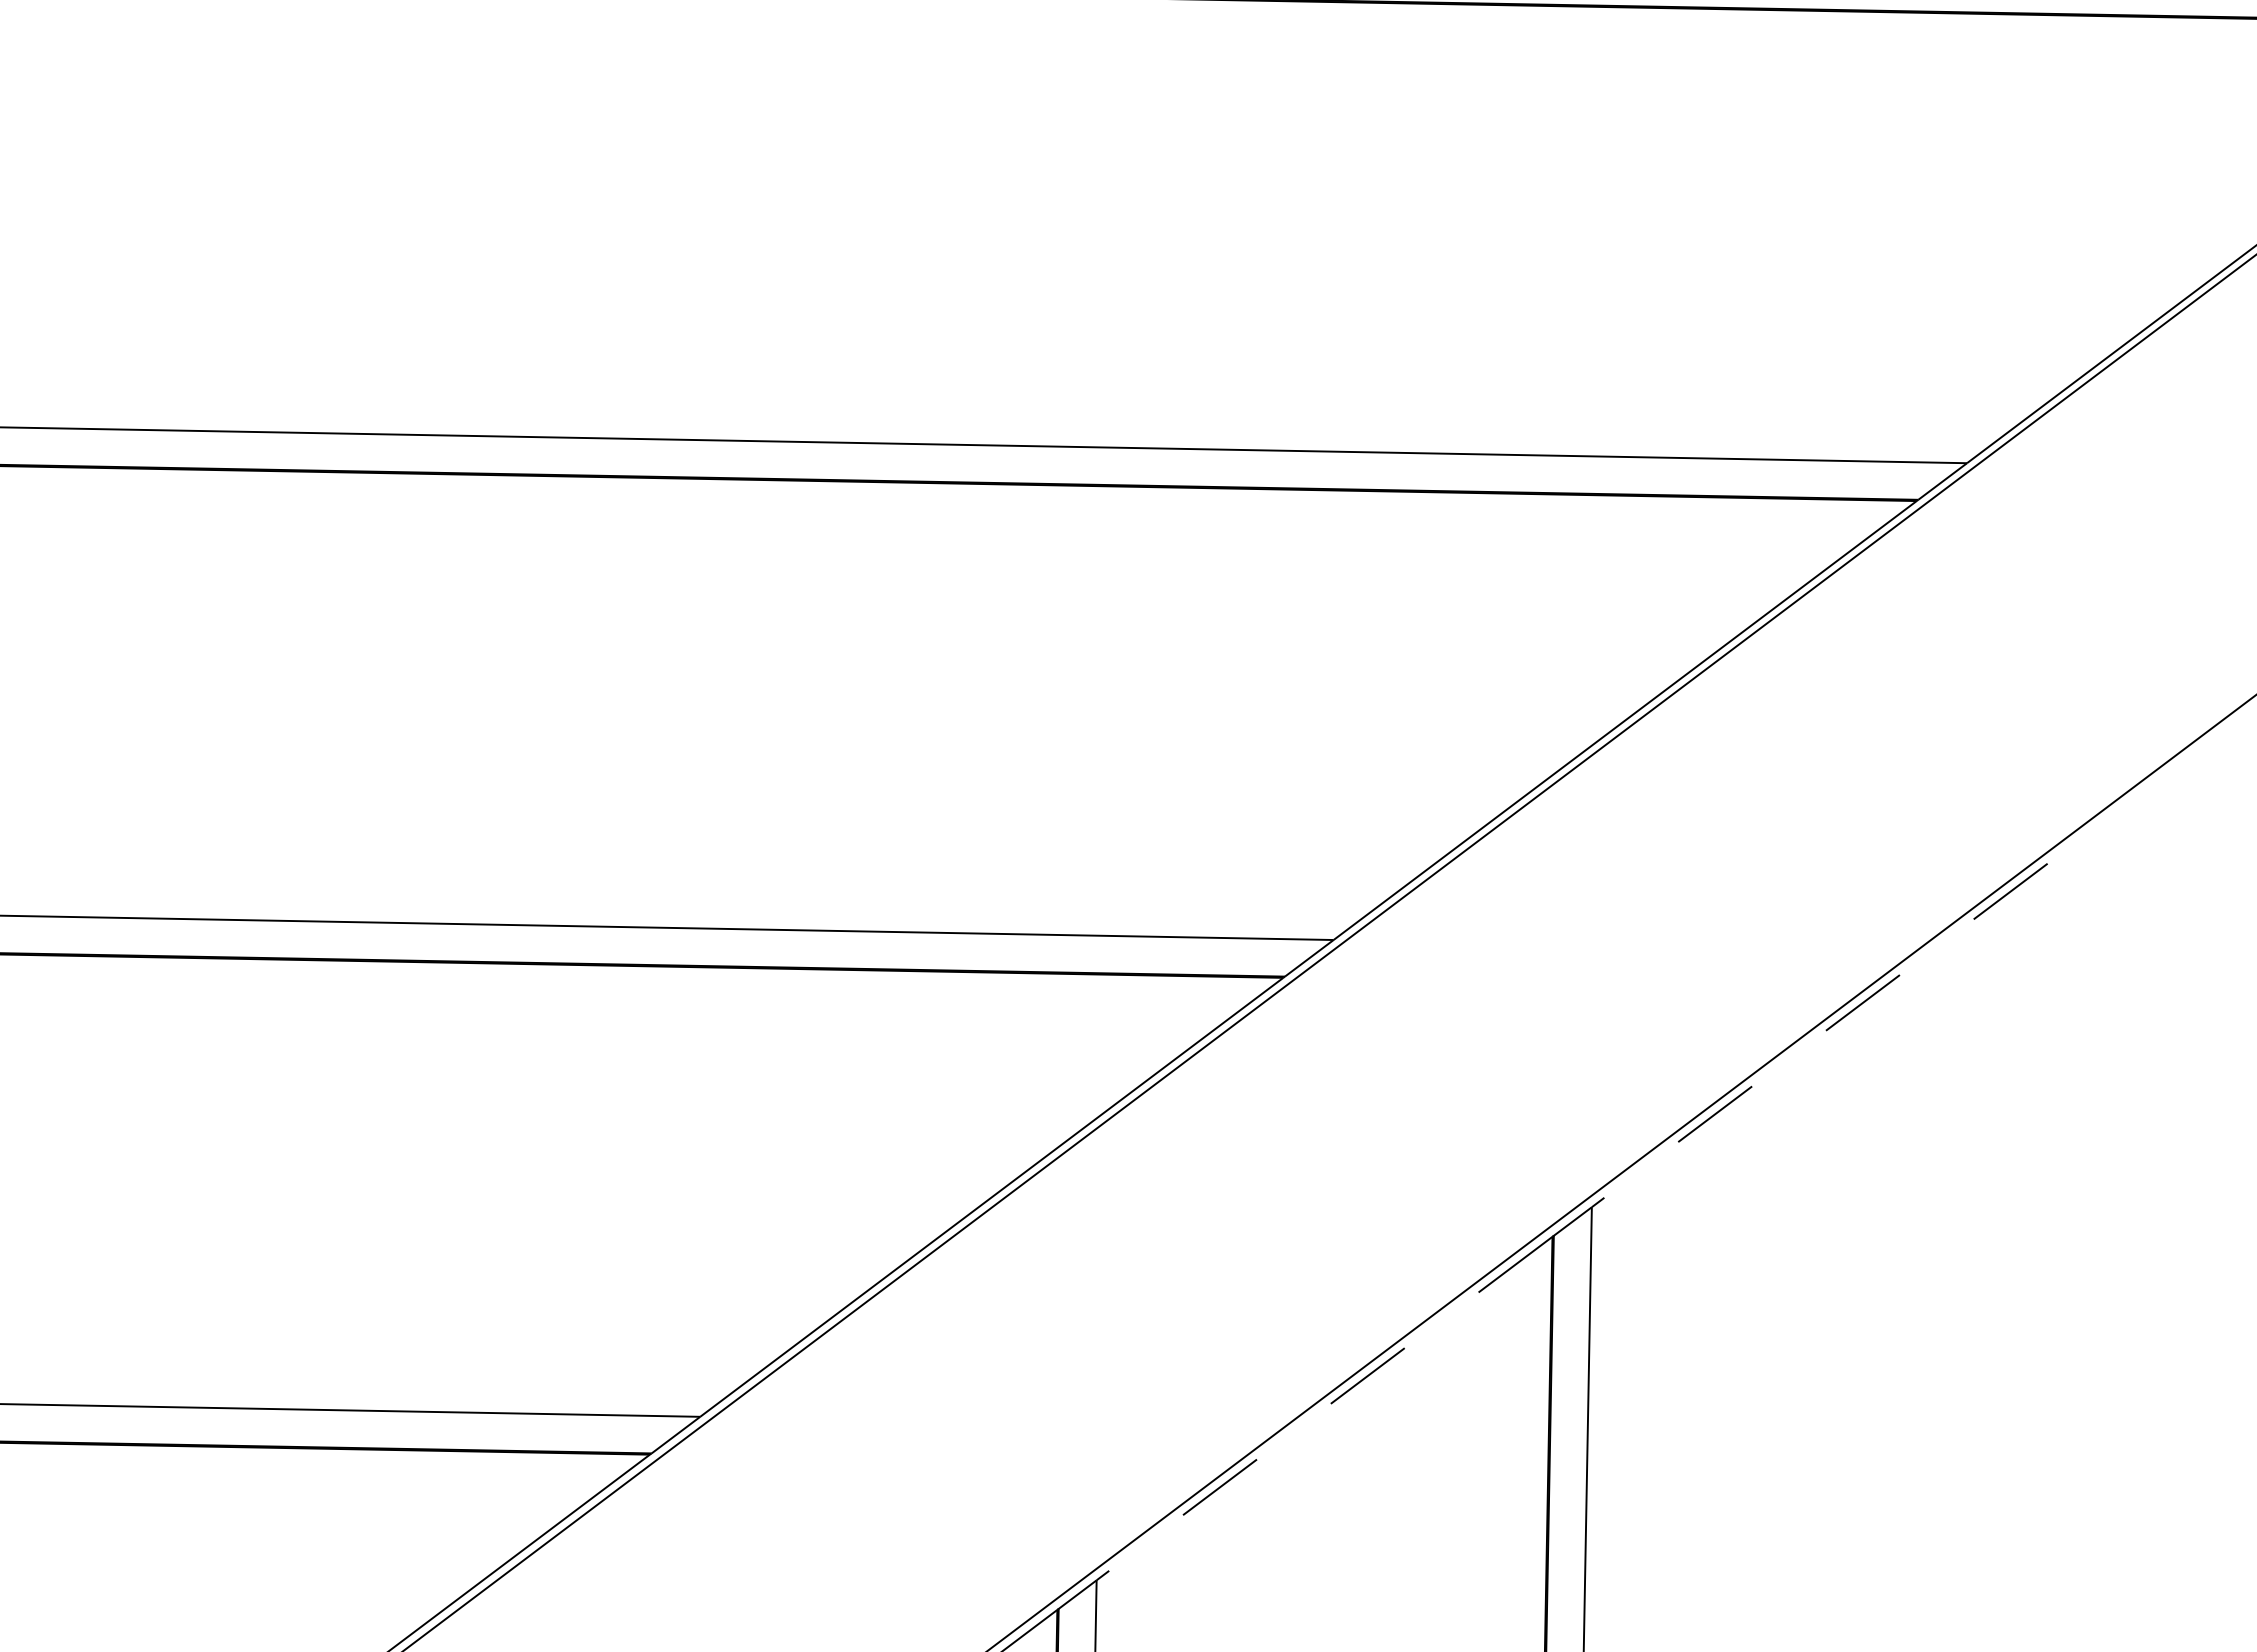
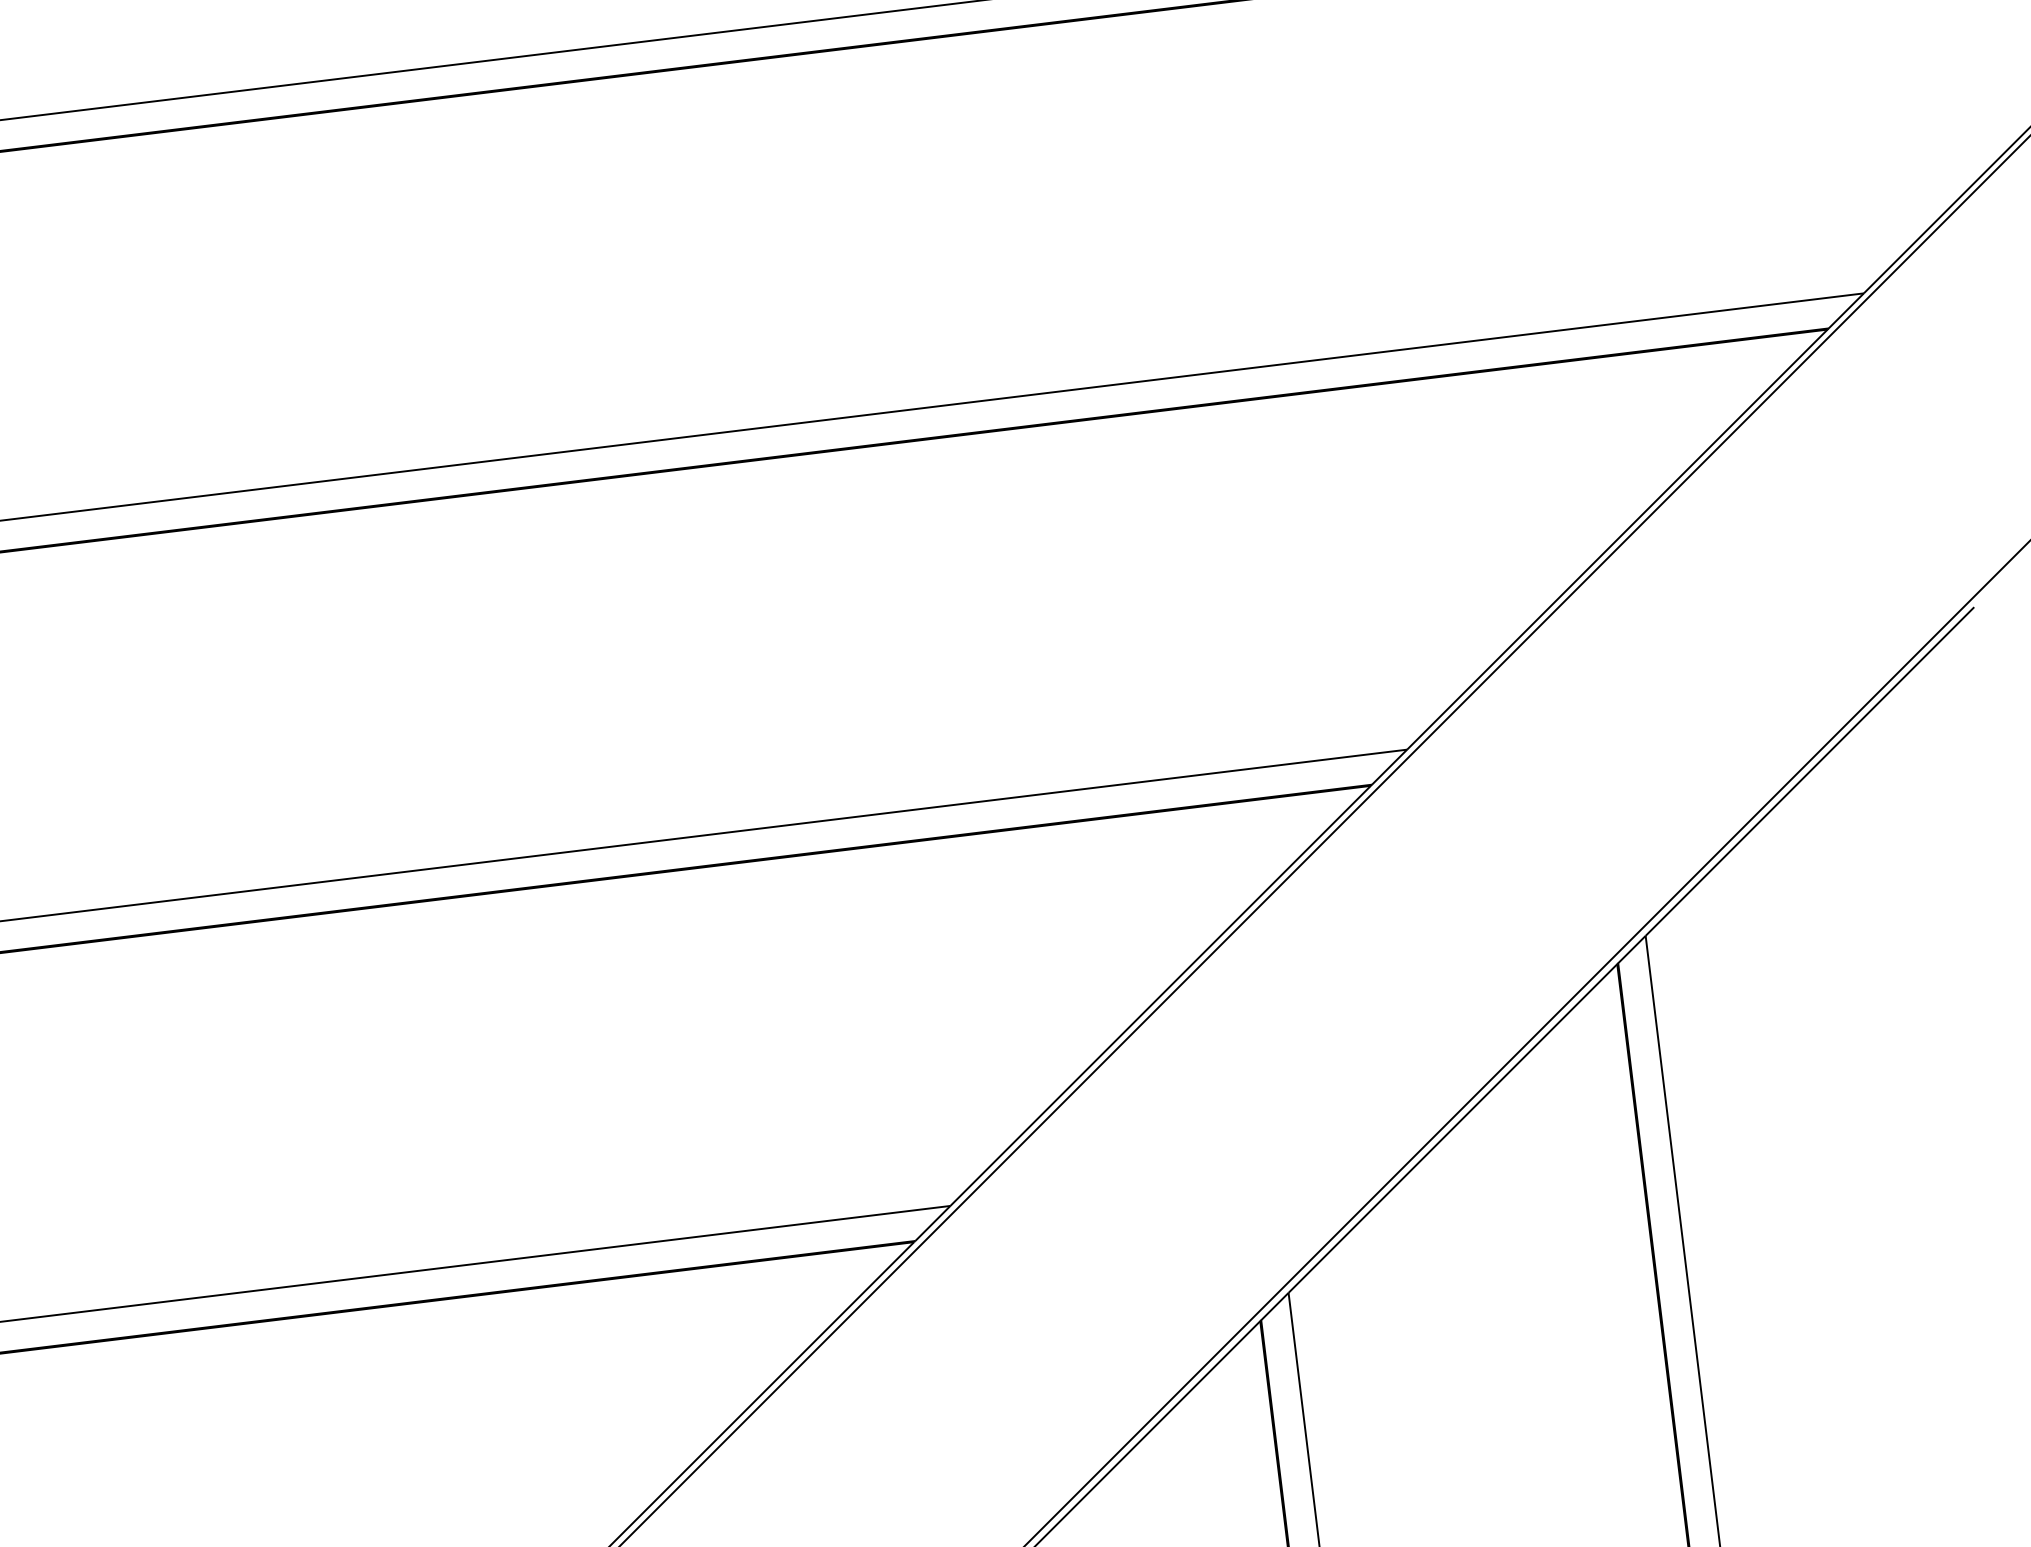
line: (1819, 1035) -> (1809, 771), dashed -> solid
line: (1324, 1408) -> (1452, 1128), dashed -> solid

